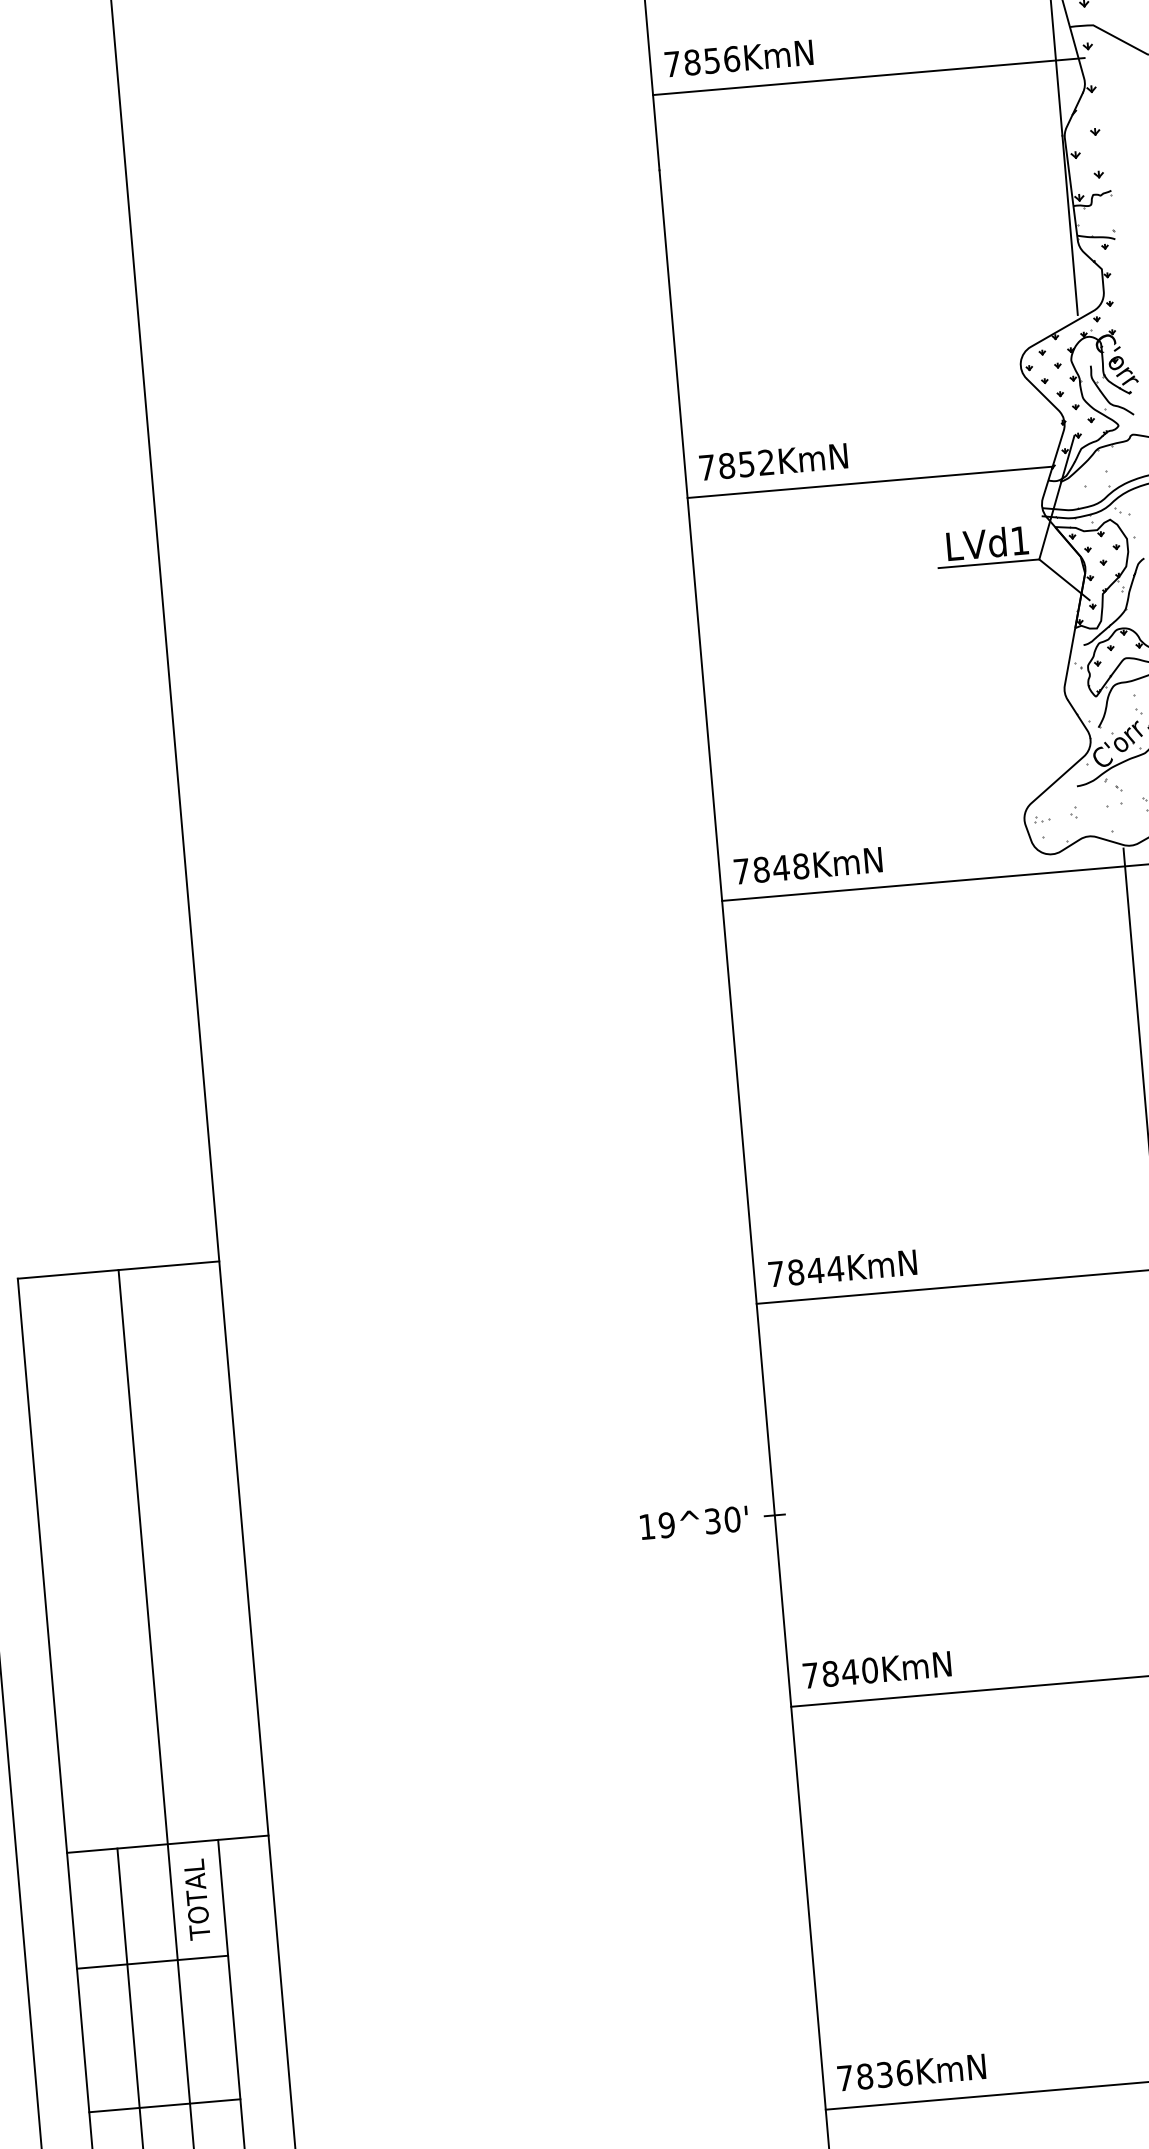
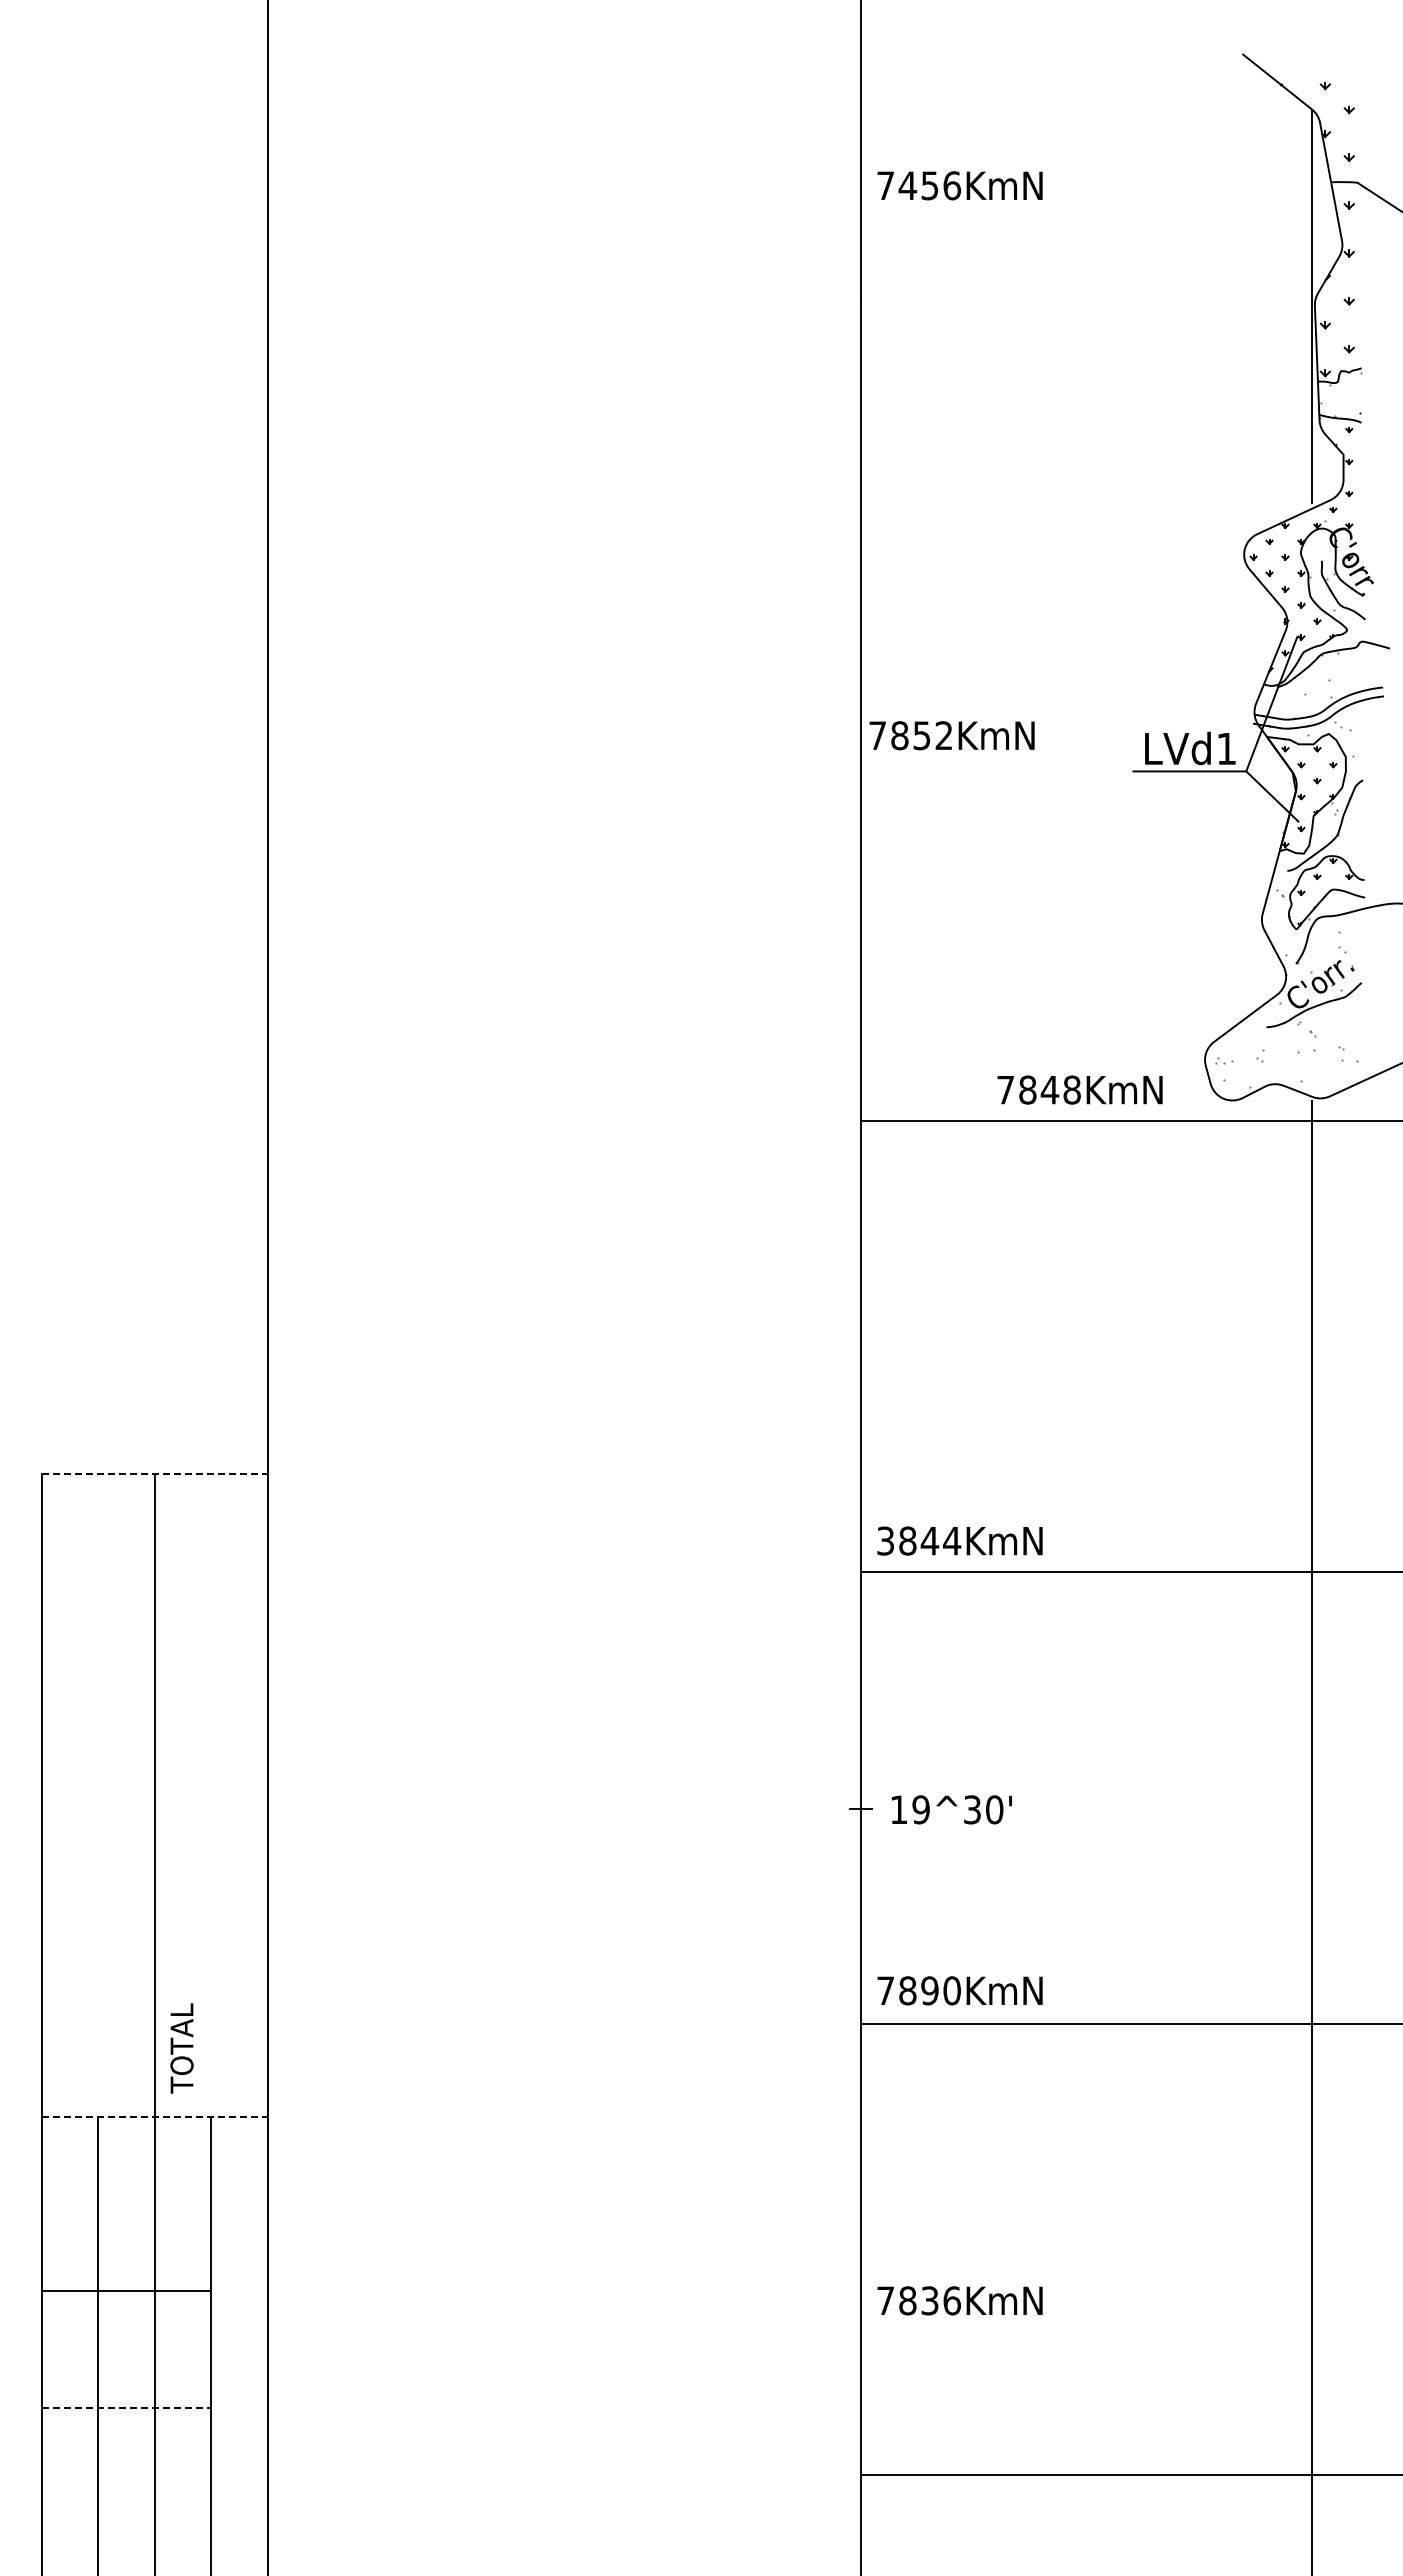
text: (692, 62) -> (907, 185), 7856KmN -> 7456KmN
line: (868, 76) -> (1102, 218), removed
text: (773, 461) -> (951, 735), moved
line: (869, 482) -> (1064, 669), removed
text: (807, 865) -> (1079, 1089), moved
line: (118, 1269) -> (154, 1473), solid -> dashed
text: (776, 1273) -> (885, 1540), 7844KmN -> 3844KmN
text: (693, 1522) -> (951, 1809), moved
text: (849, 1672) -> (929, 1990), 7840KmN -> 7890KmN
line: (167, 1844) -> (154, 2117), solid -> dashed
text: (196, 1899) -> (181, 2048), moved
line: (152, 1961) -> (126, 2290), moved
text: (911, 2072) -> (959, 2300), moved
line: (164, 2105) -> (126, 2407), solid -> dashed

